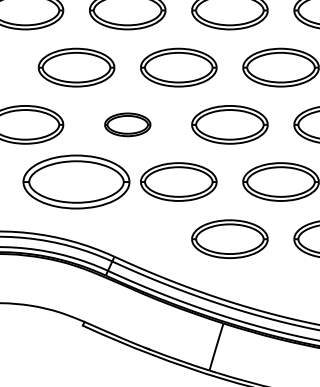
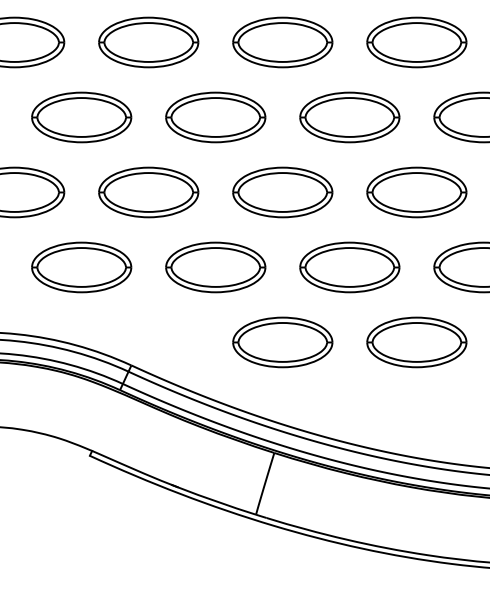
part: (127, 124) -> (148, 192), size x1.67
part: (76, 182) -> (81, 267), size x0.71

